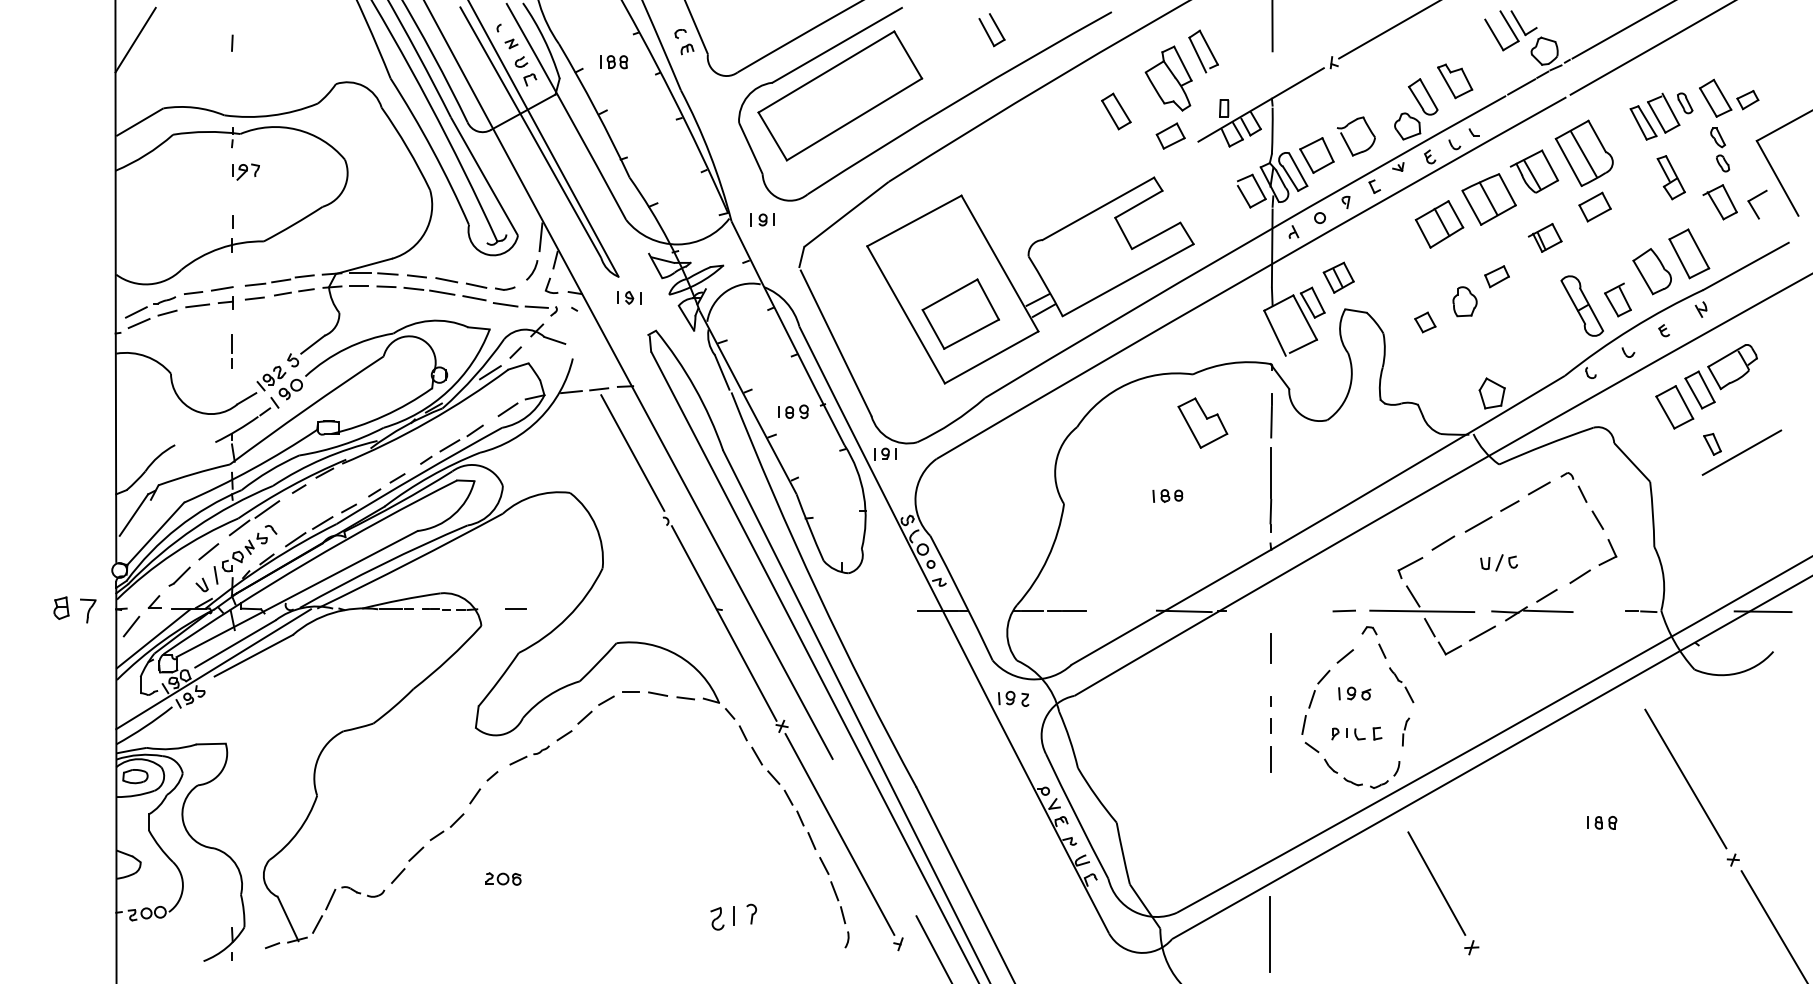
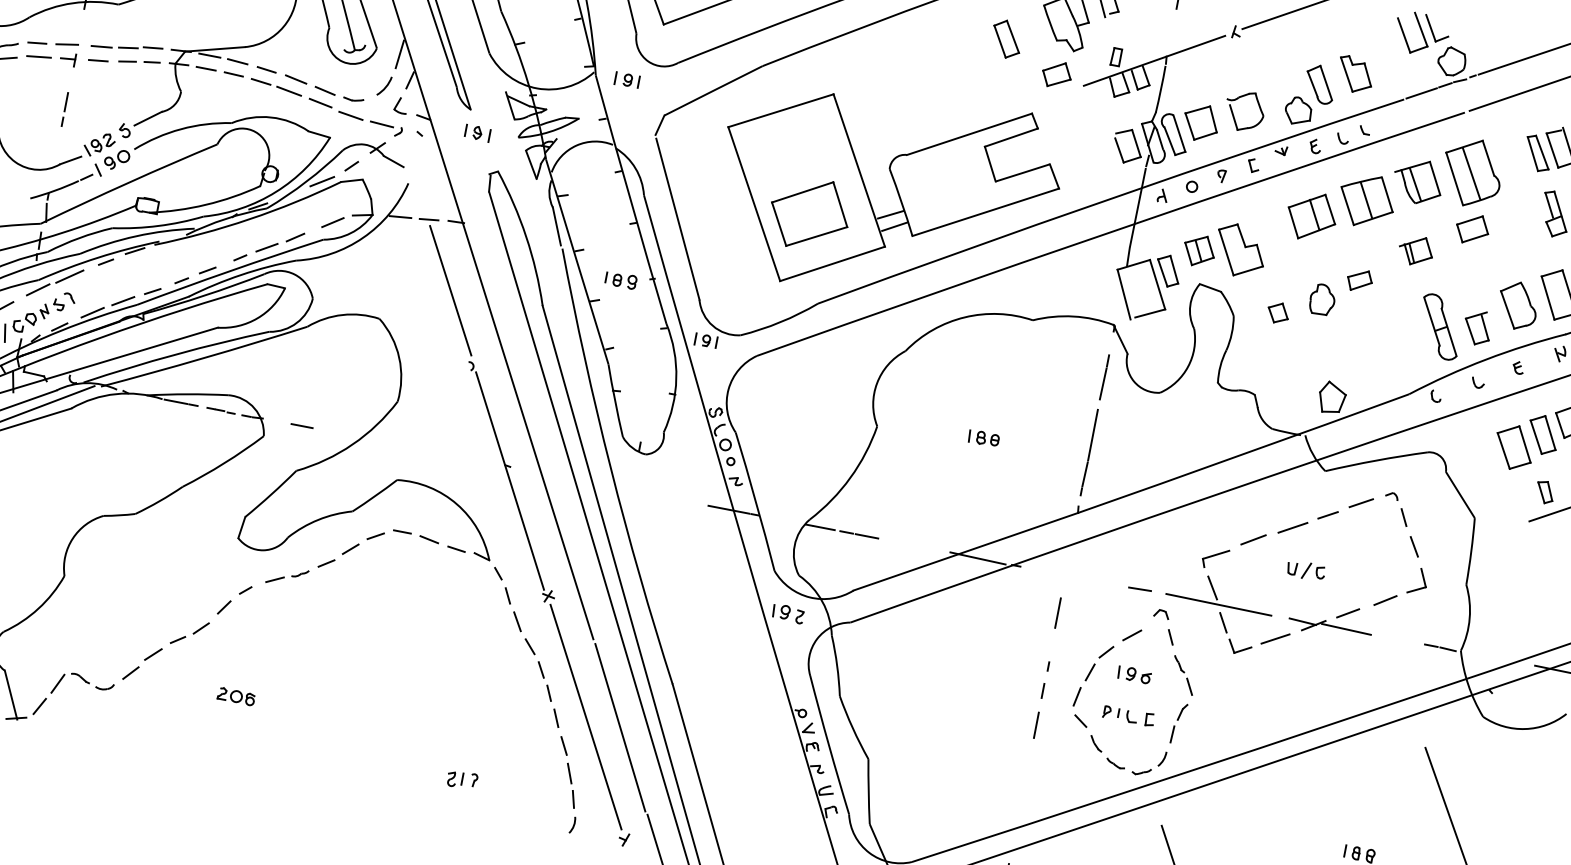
part: (1202, 422) -> (1240, 250), moved
part: (1405, 731) -> (1178, 723), size x1.43
line: (874, 838) -> (620, 727), added
part: (733, 916) -> (462, 779), size x0.62

